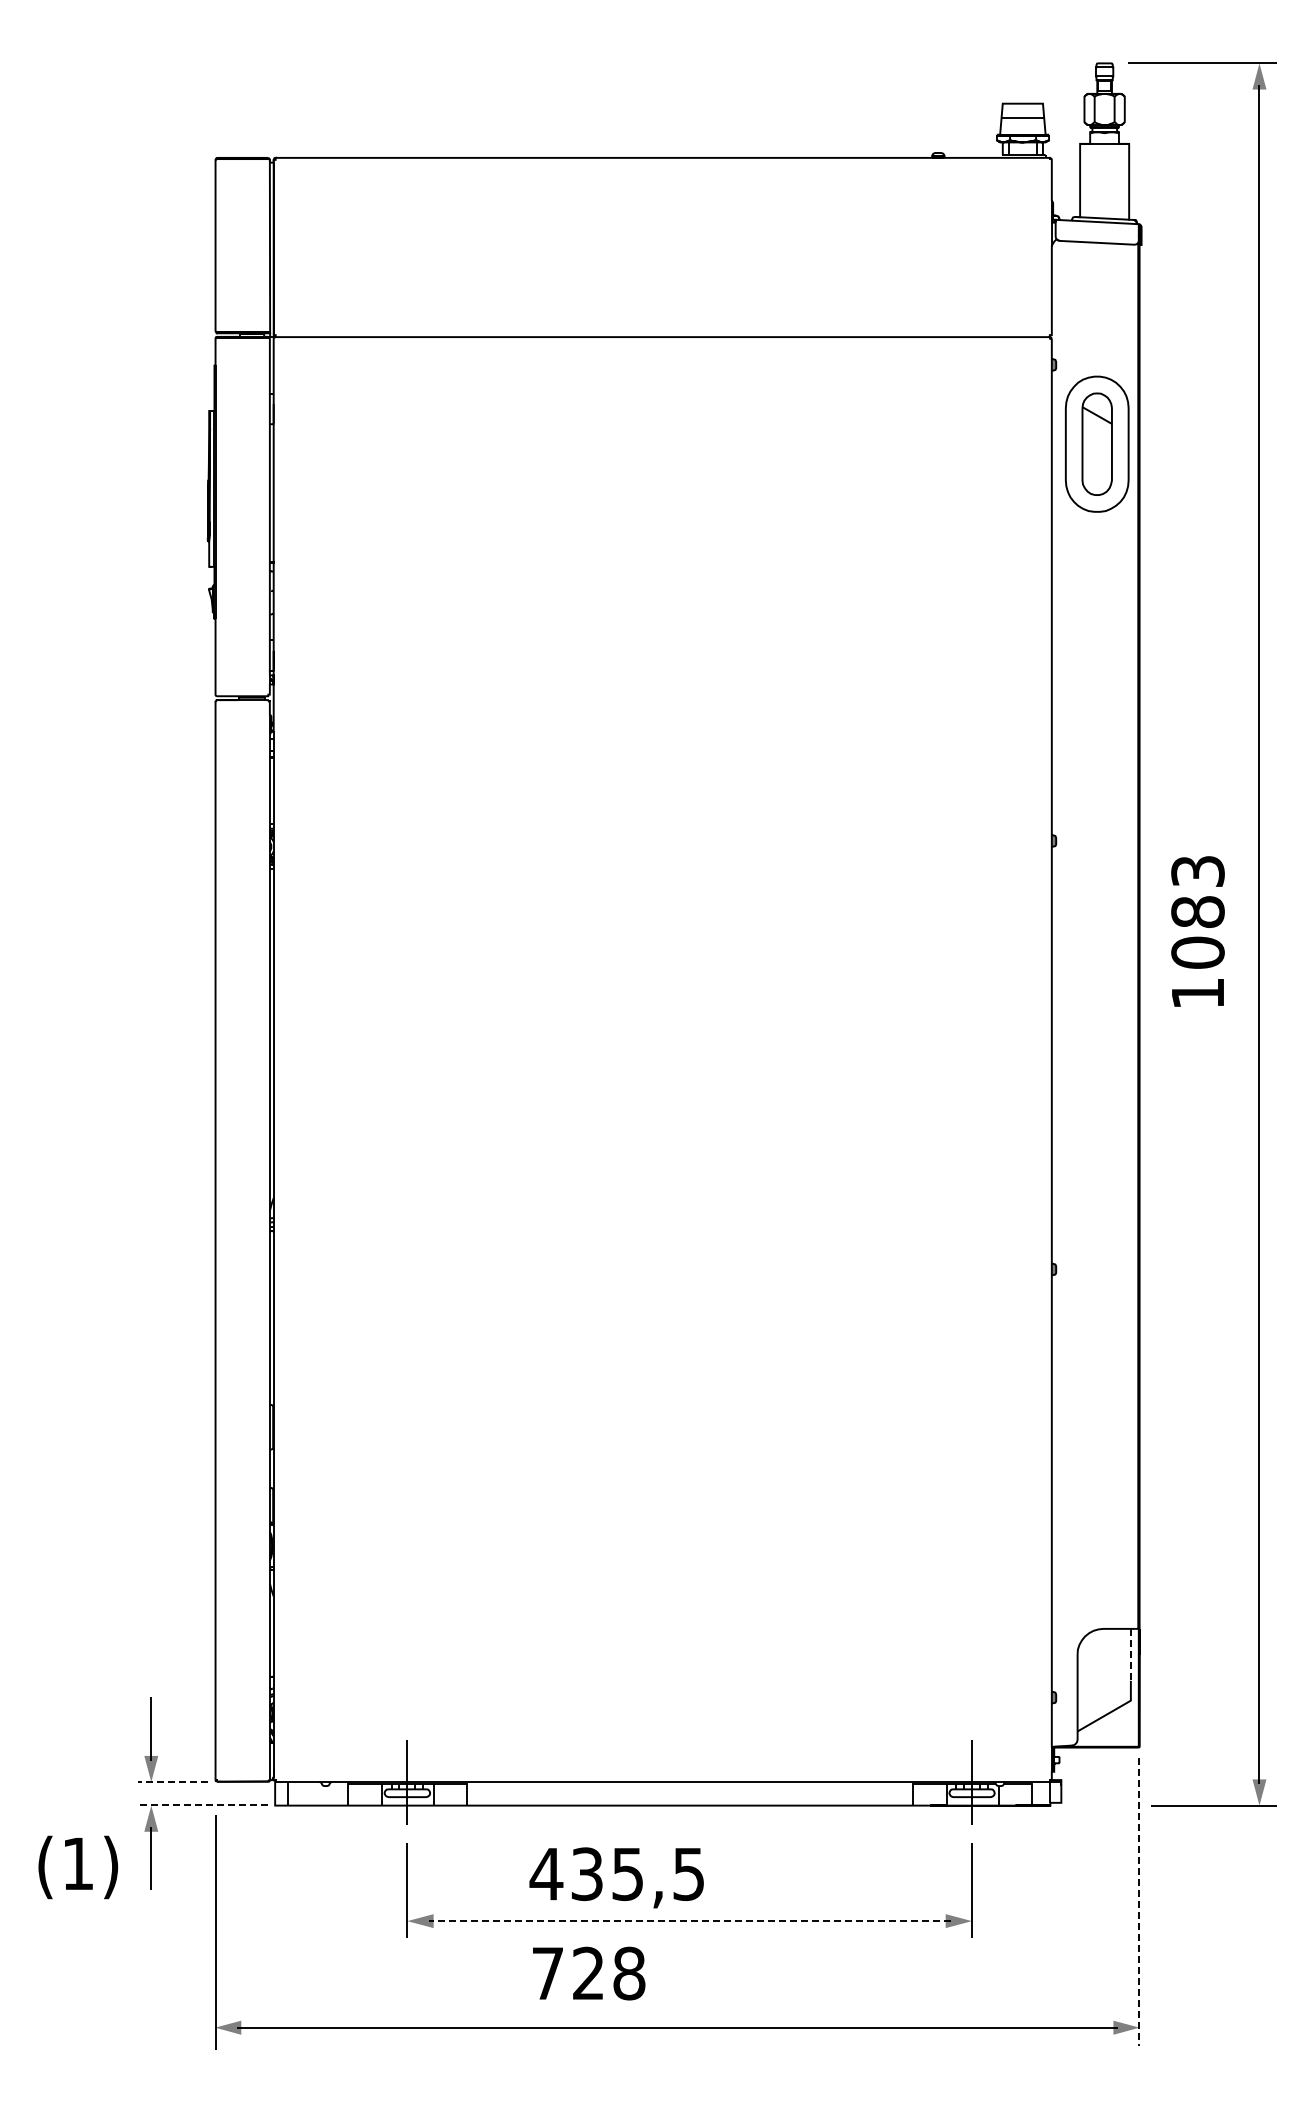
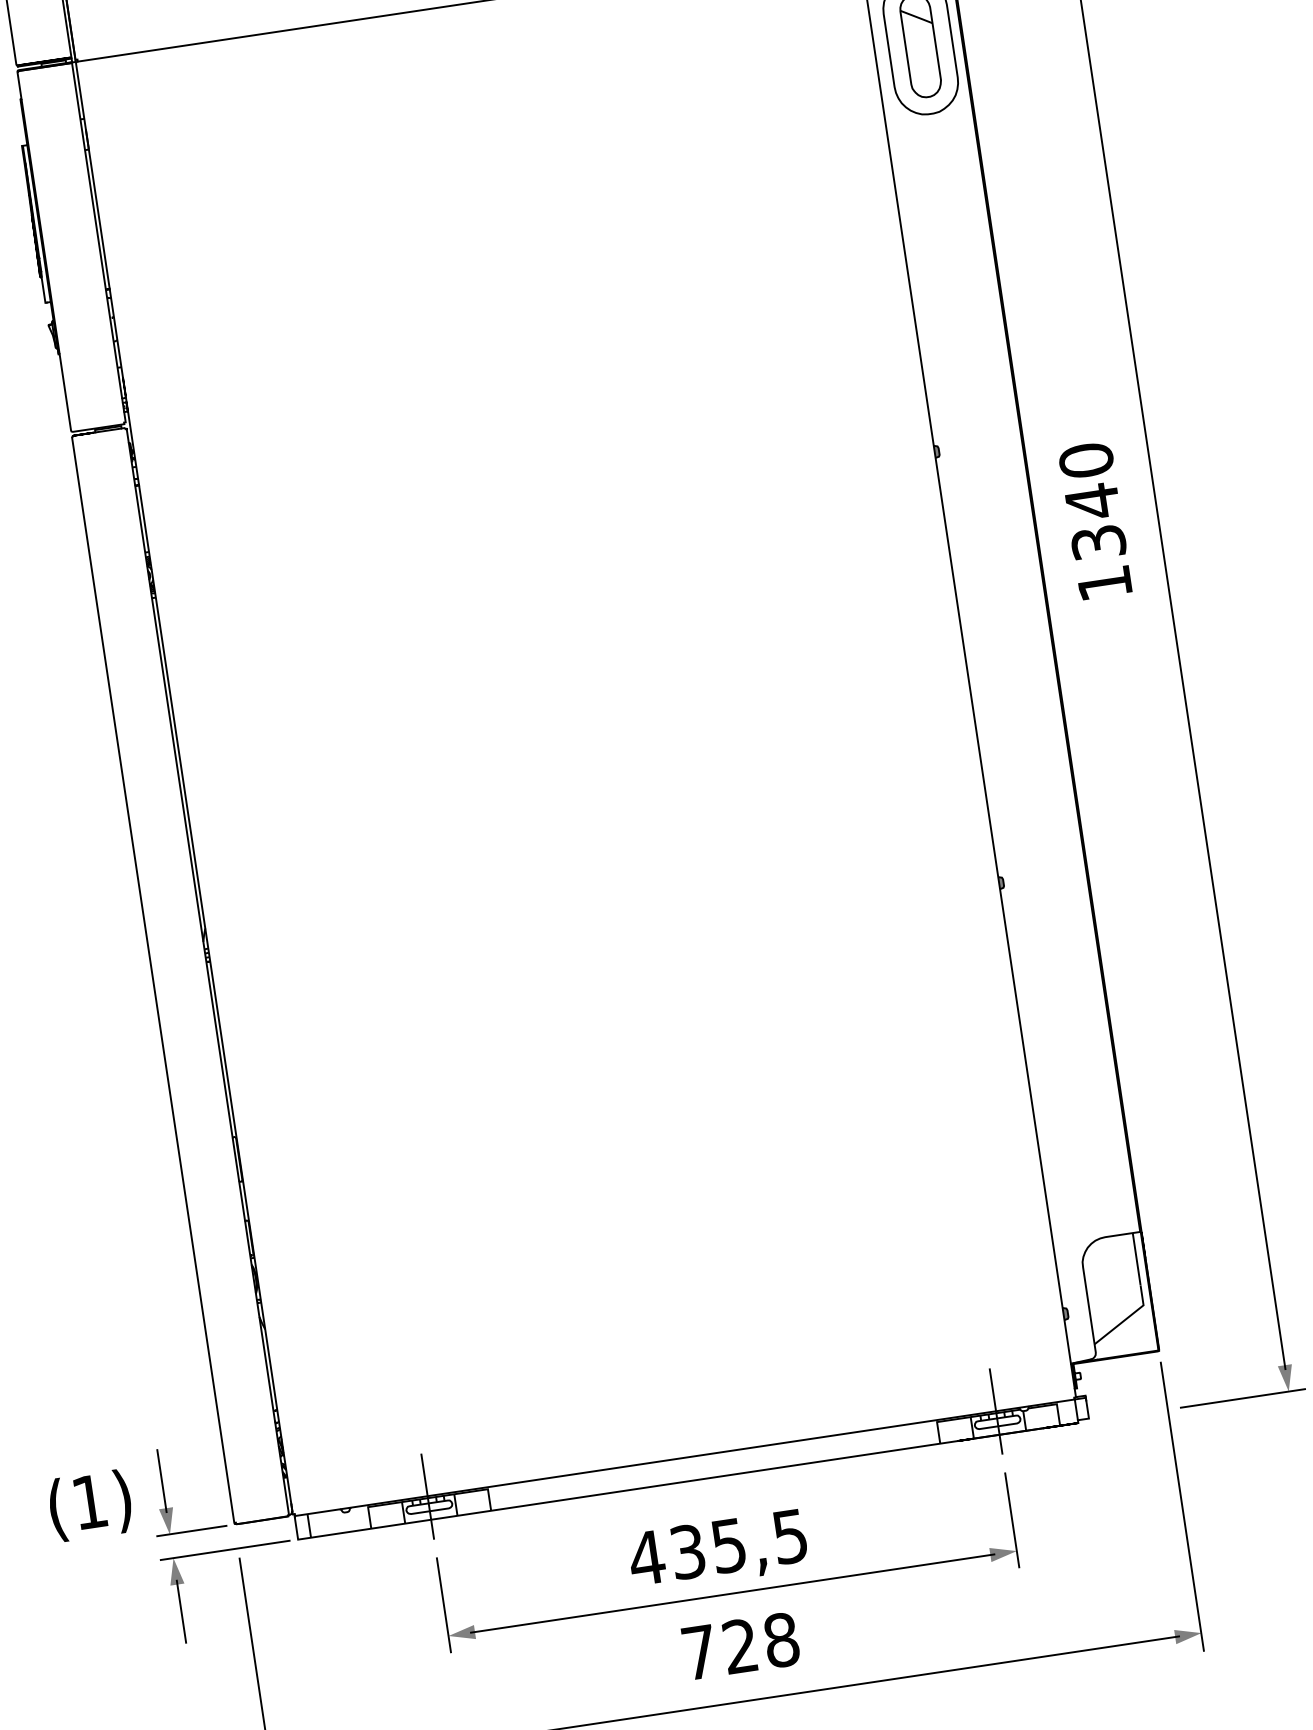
text: (1197, 911) -> (1091, 501), 1083 -> 1340
line: (1130, 1655) -> (1136, 1259), dashed -> solid
line: (172, 1781) -> (191, 1530), dashed -> solid
line: (202, 1805) -> (225, 1550), dashed -> solid
text: (78, 1867) -> (90, 1505), moved
text: (616, 1877) -> (717, 1550), moved
line: (1139, 1902) -> (1182, 1507), dashed -> solid
line: (689, 1921) -> (732, 1593), dashed -> solid
text: (589, 1973) -> (741, 1646), moved

